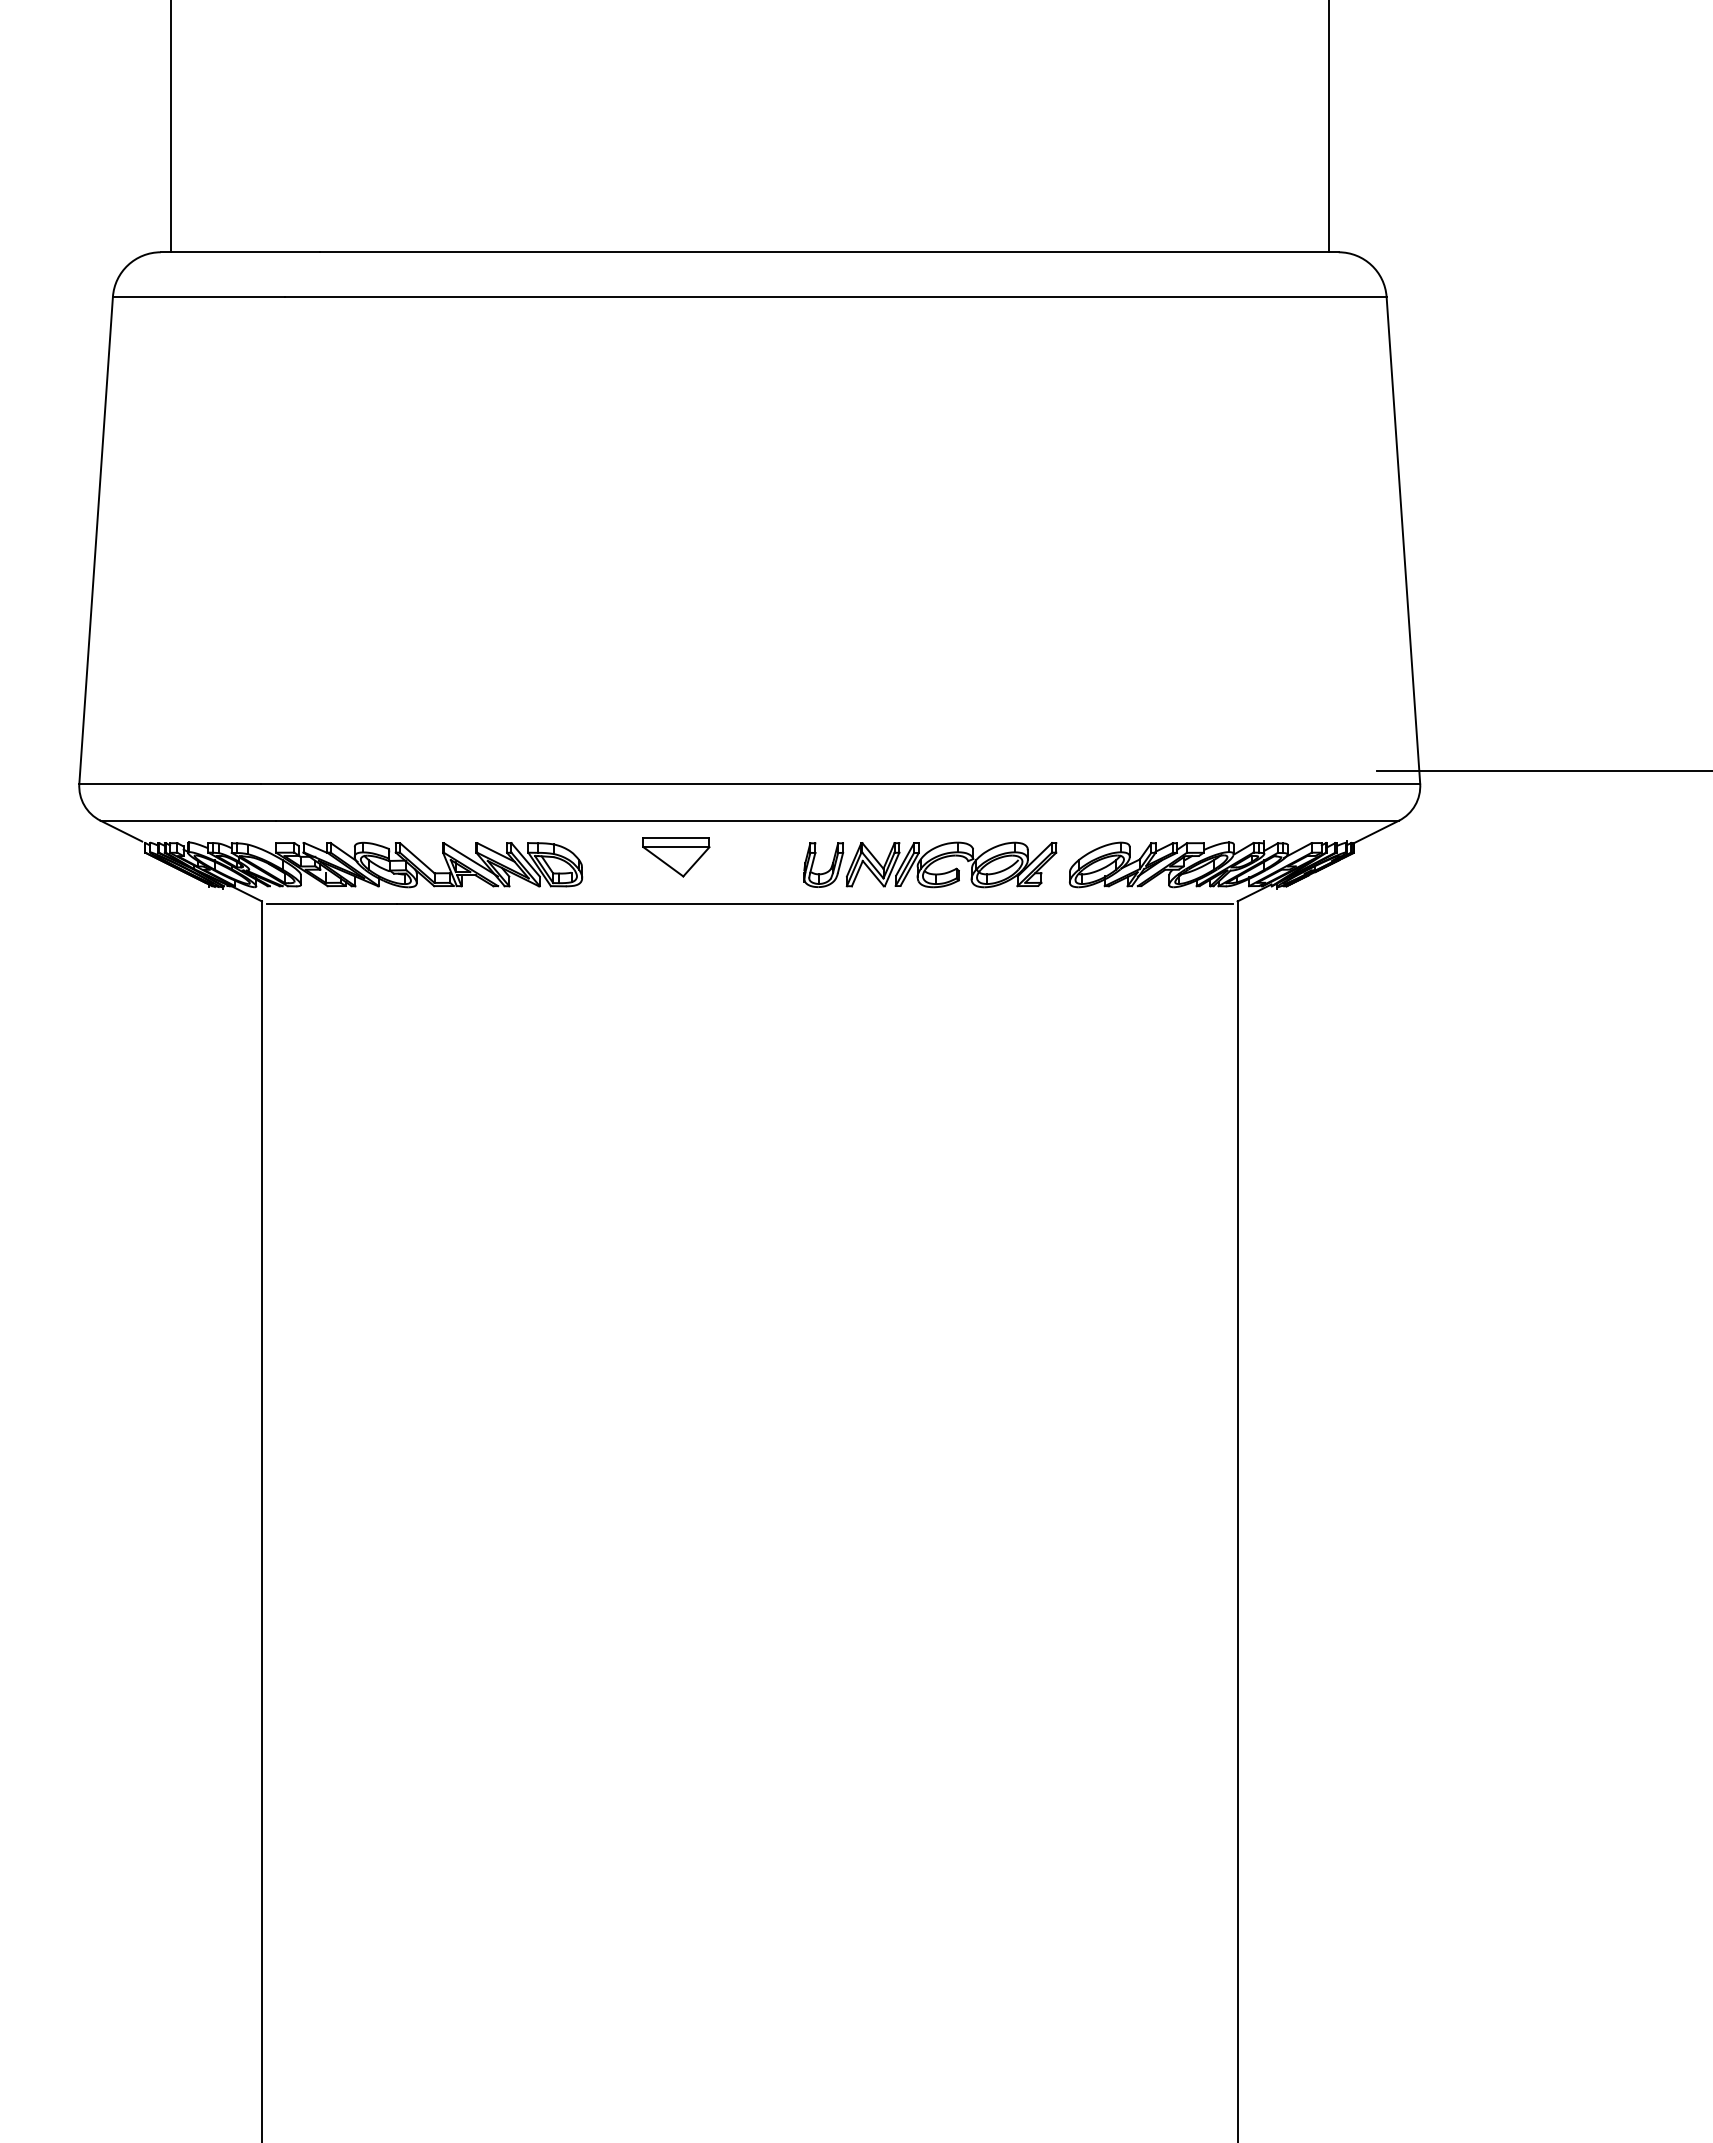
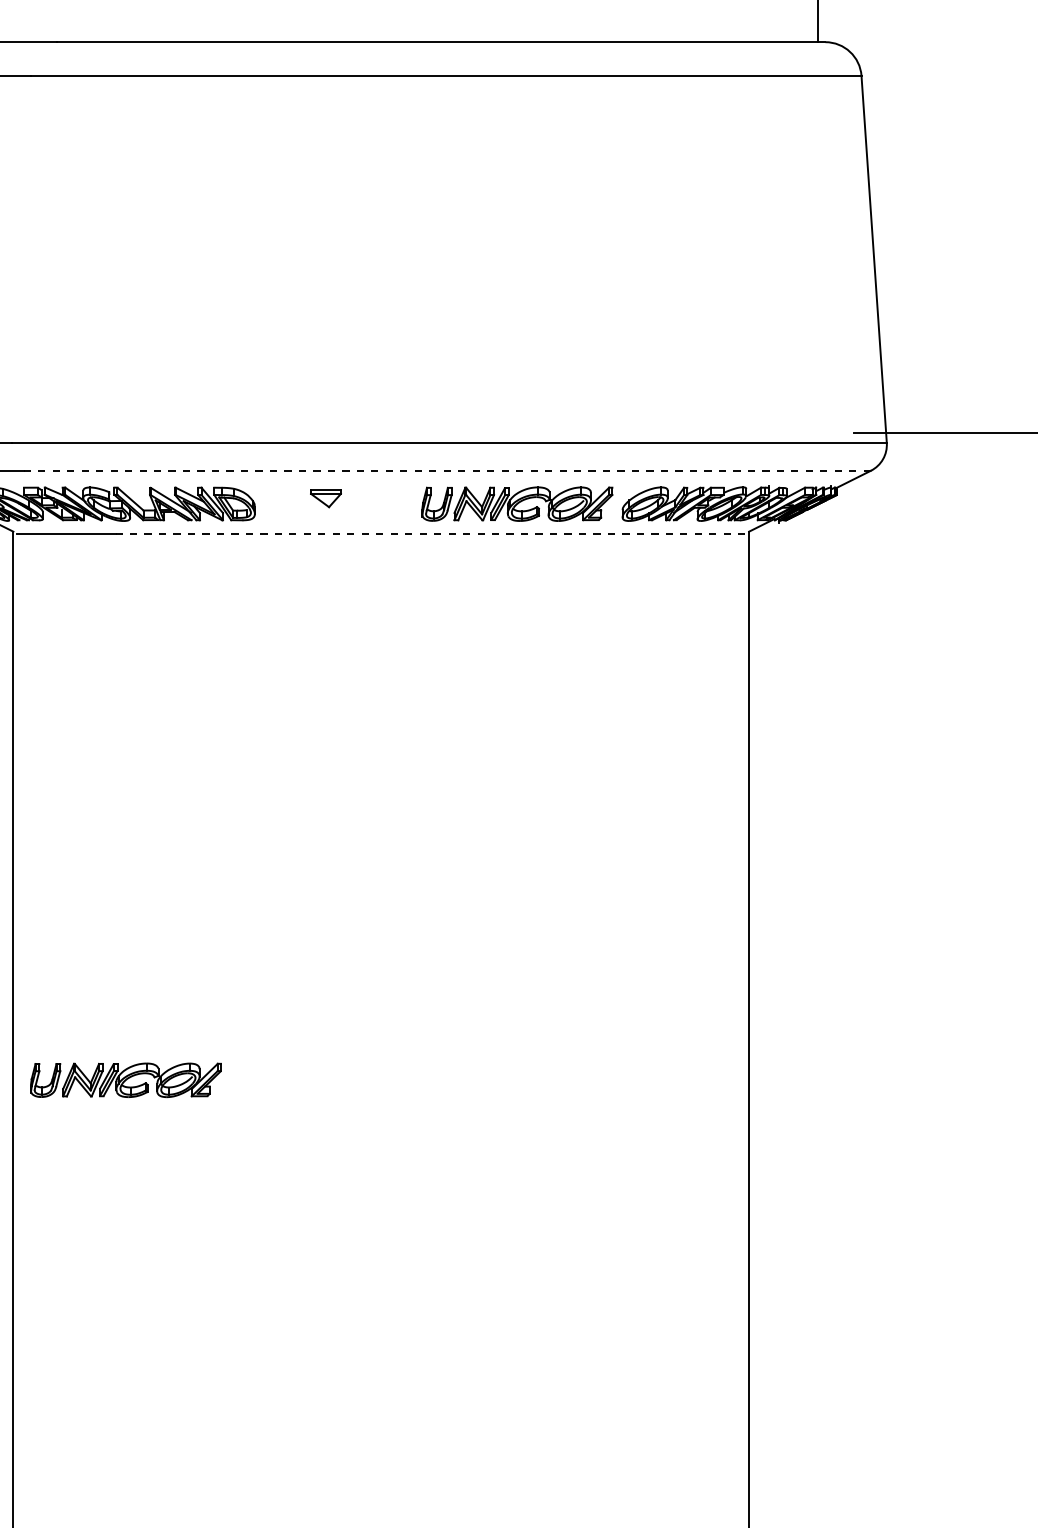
line: (837, 820) -> (447, 470), solid -> dashed
part: (676, 857) -> (326, 498), size x0.6
line: (815, 903) -> (430, 533), solid -> dashed
part: (411, 1628) -> (126, 1079), added

